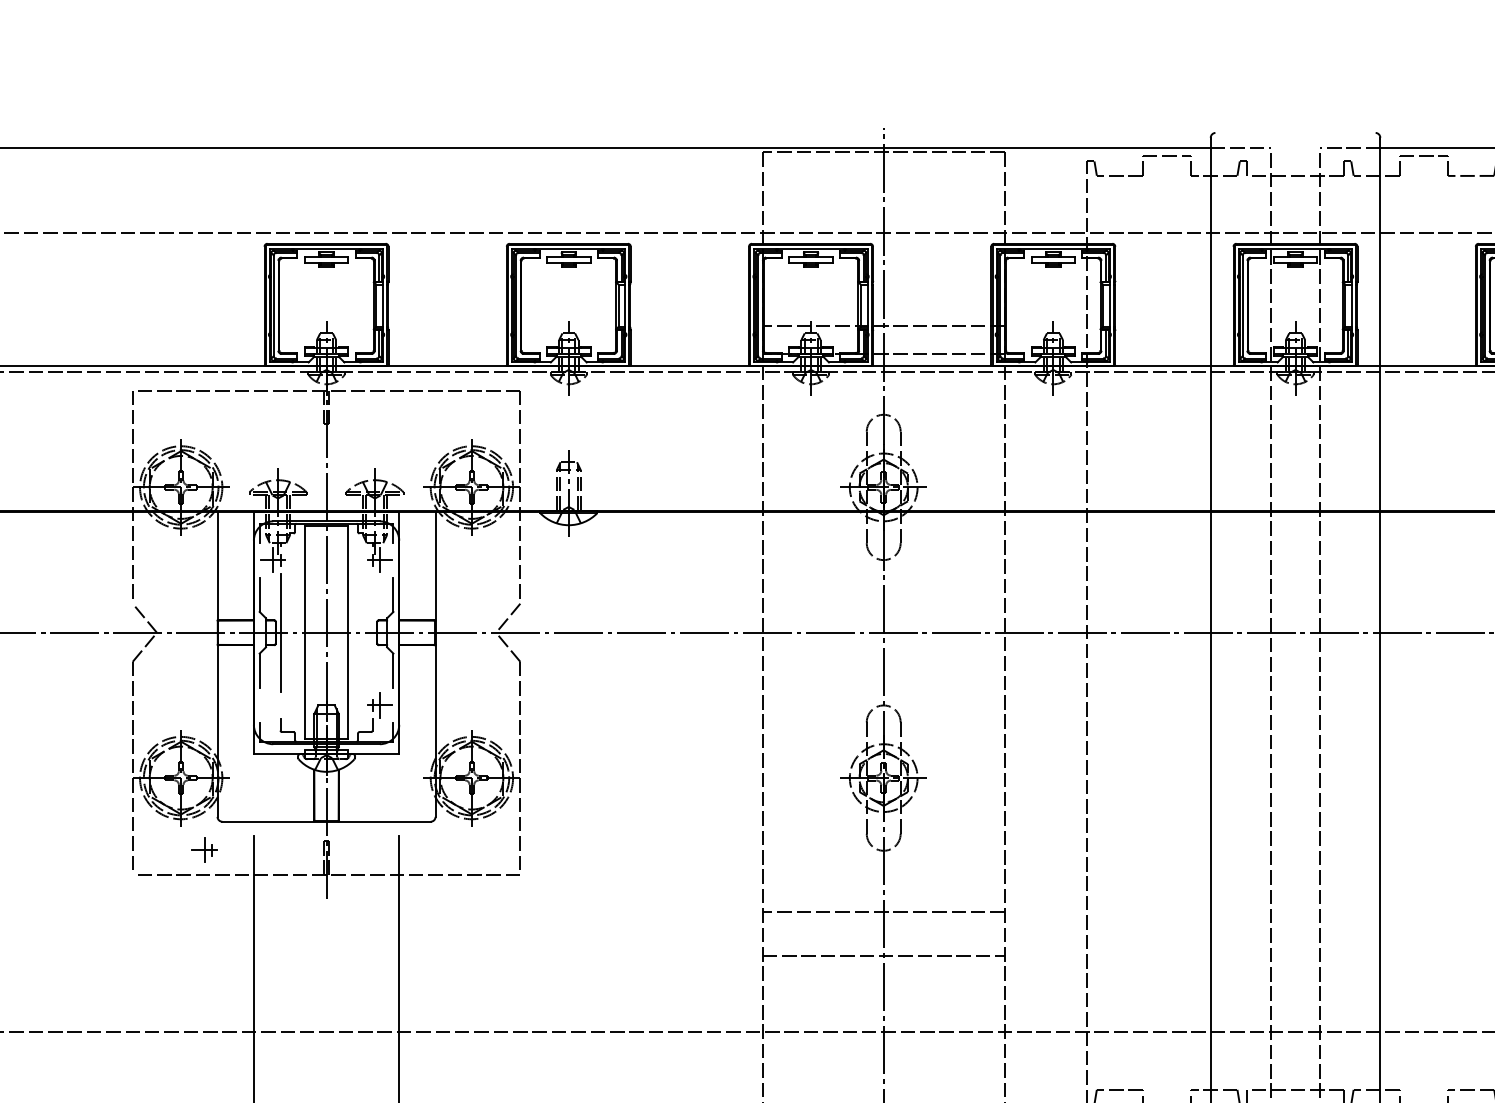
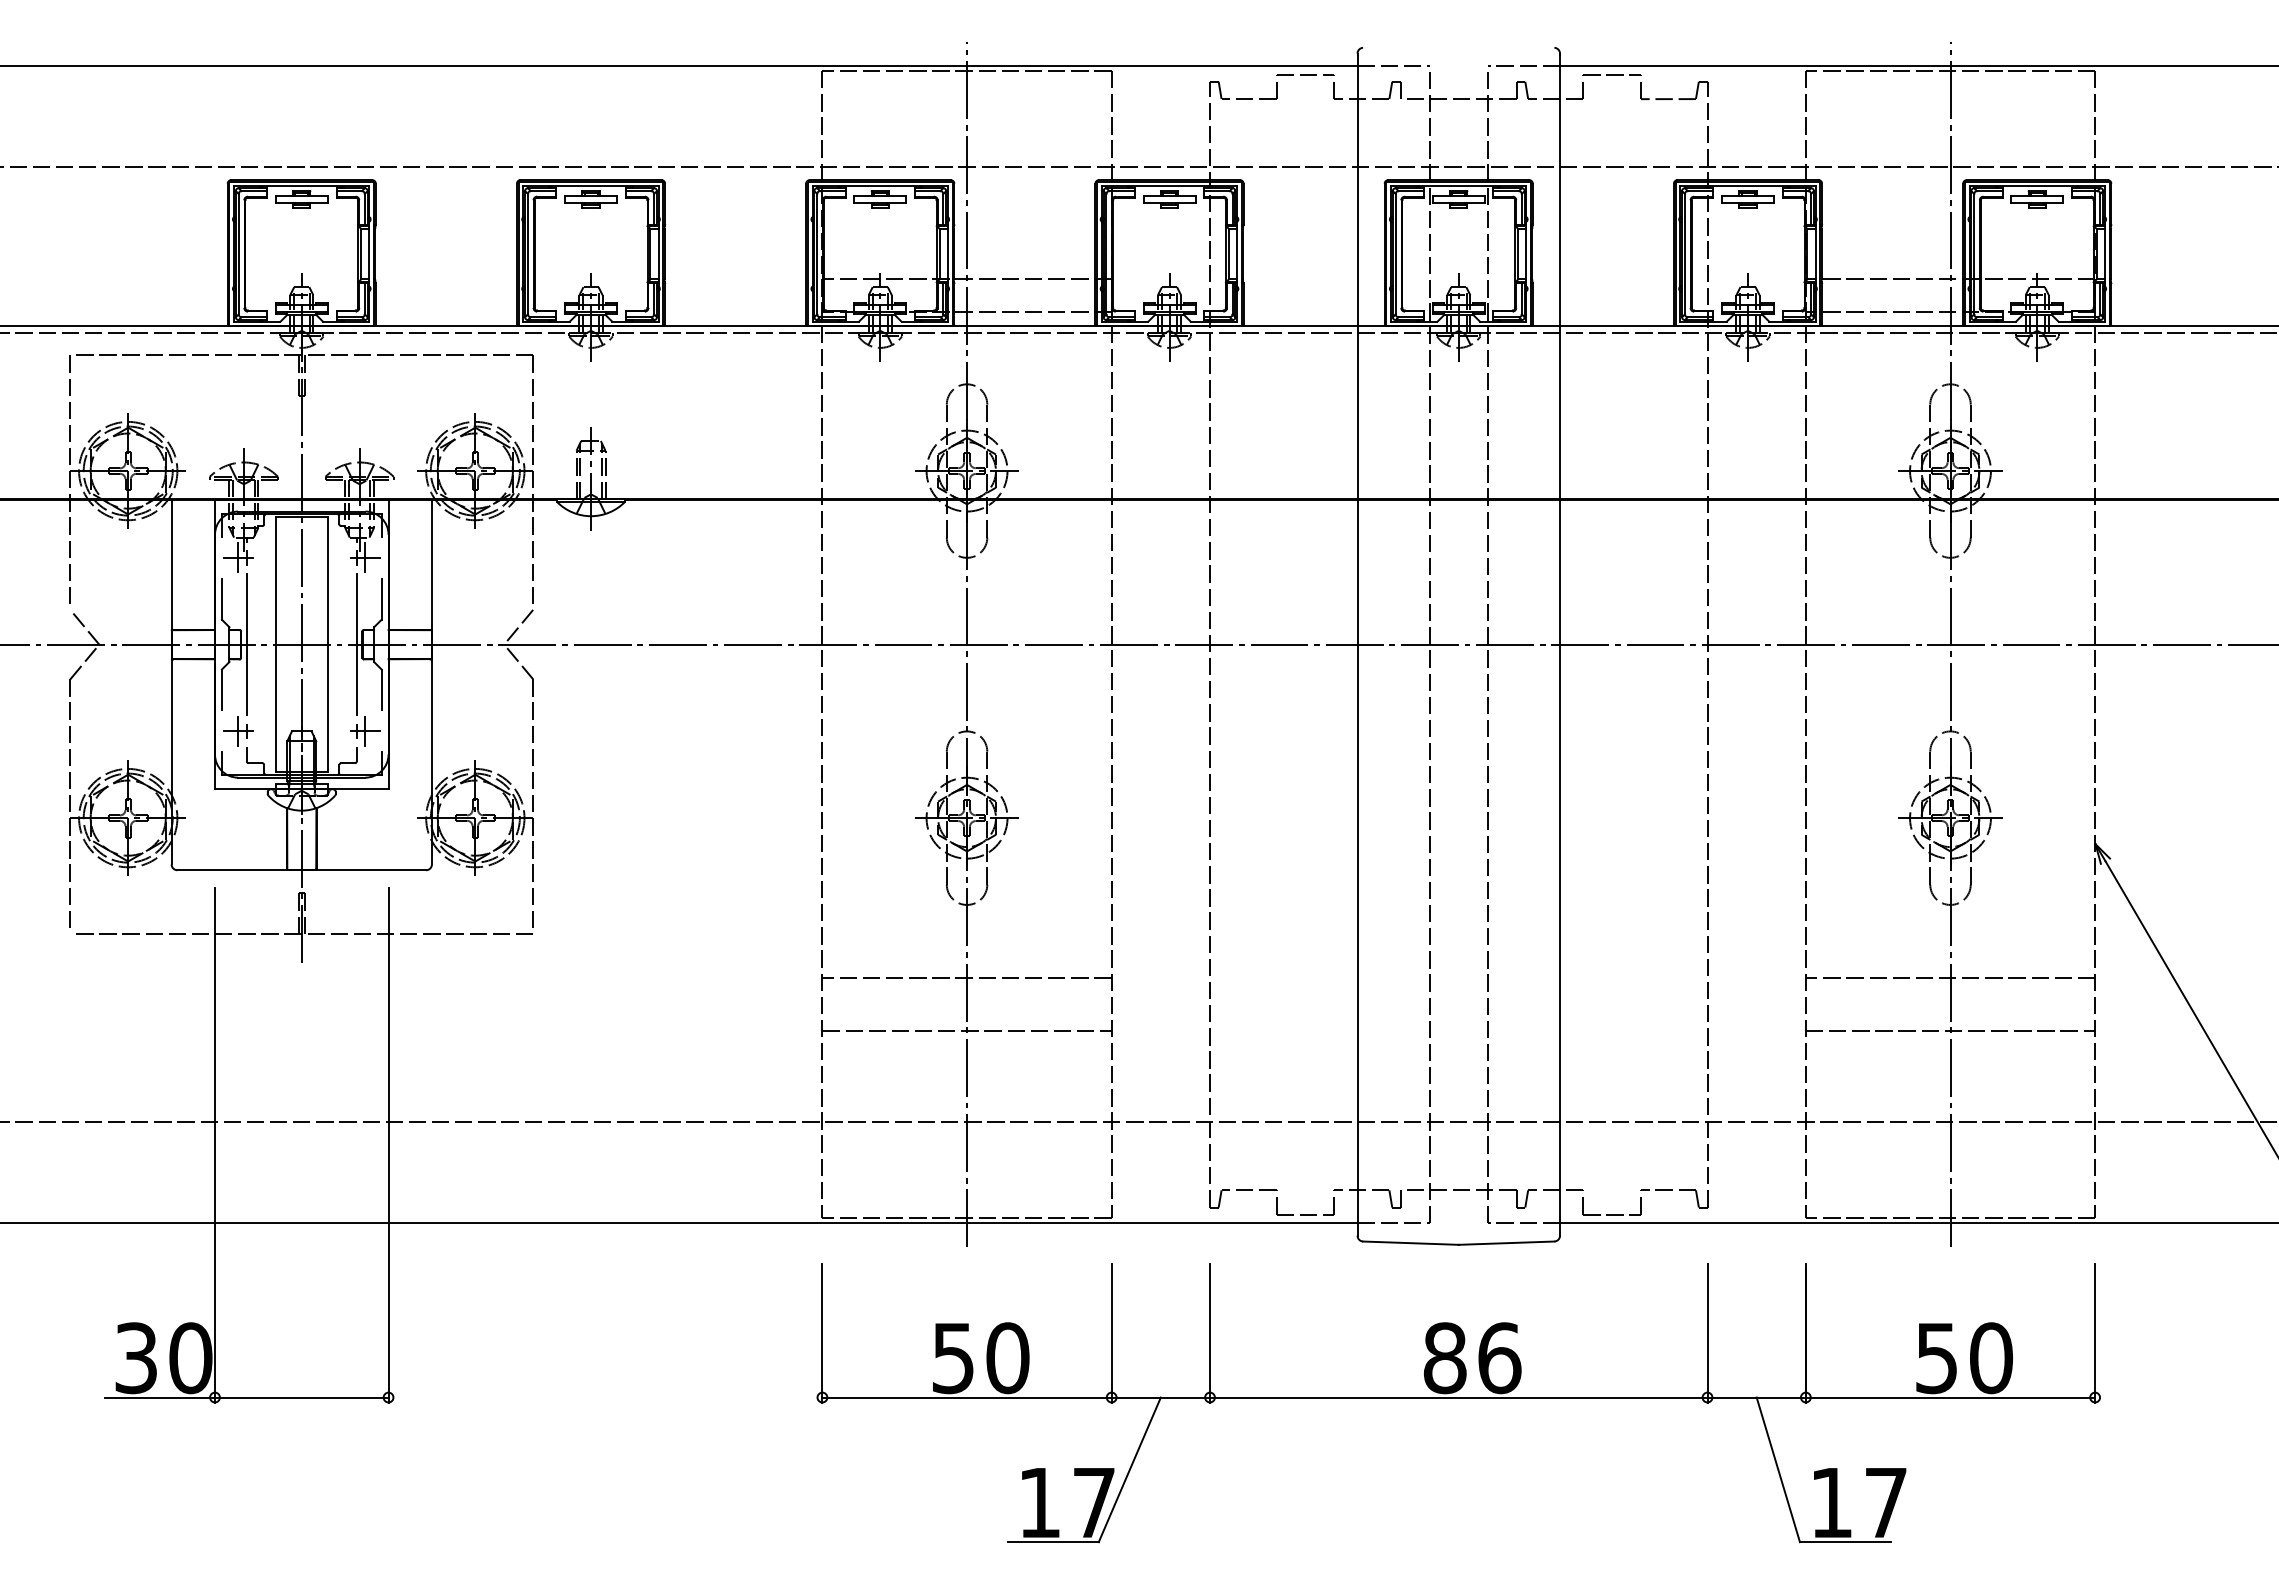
line: (372, 632) -> (356, 644), added
part: (204, 850) -> (238, 731), moved

